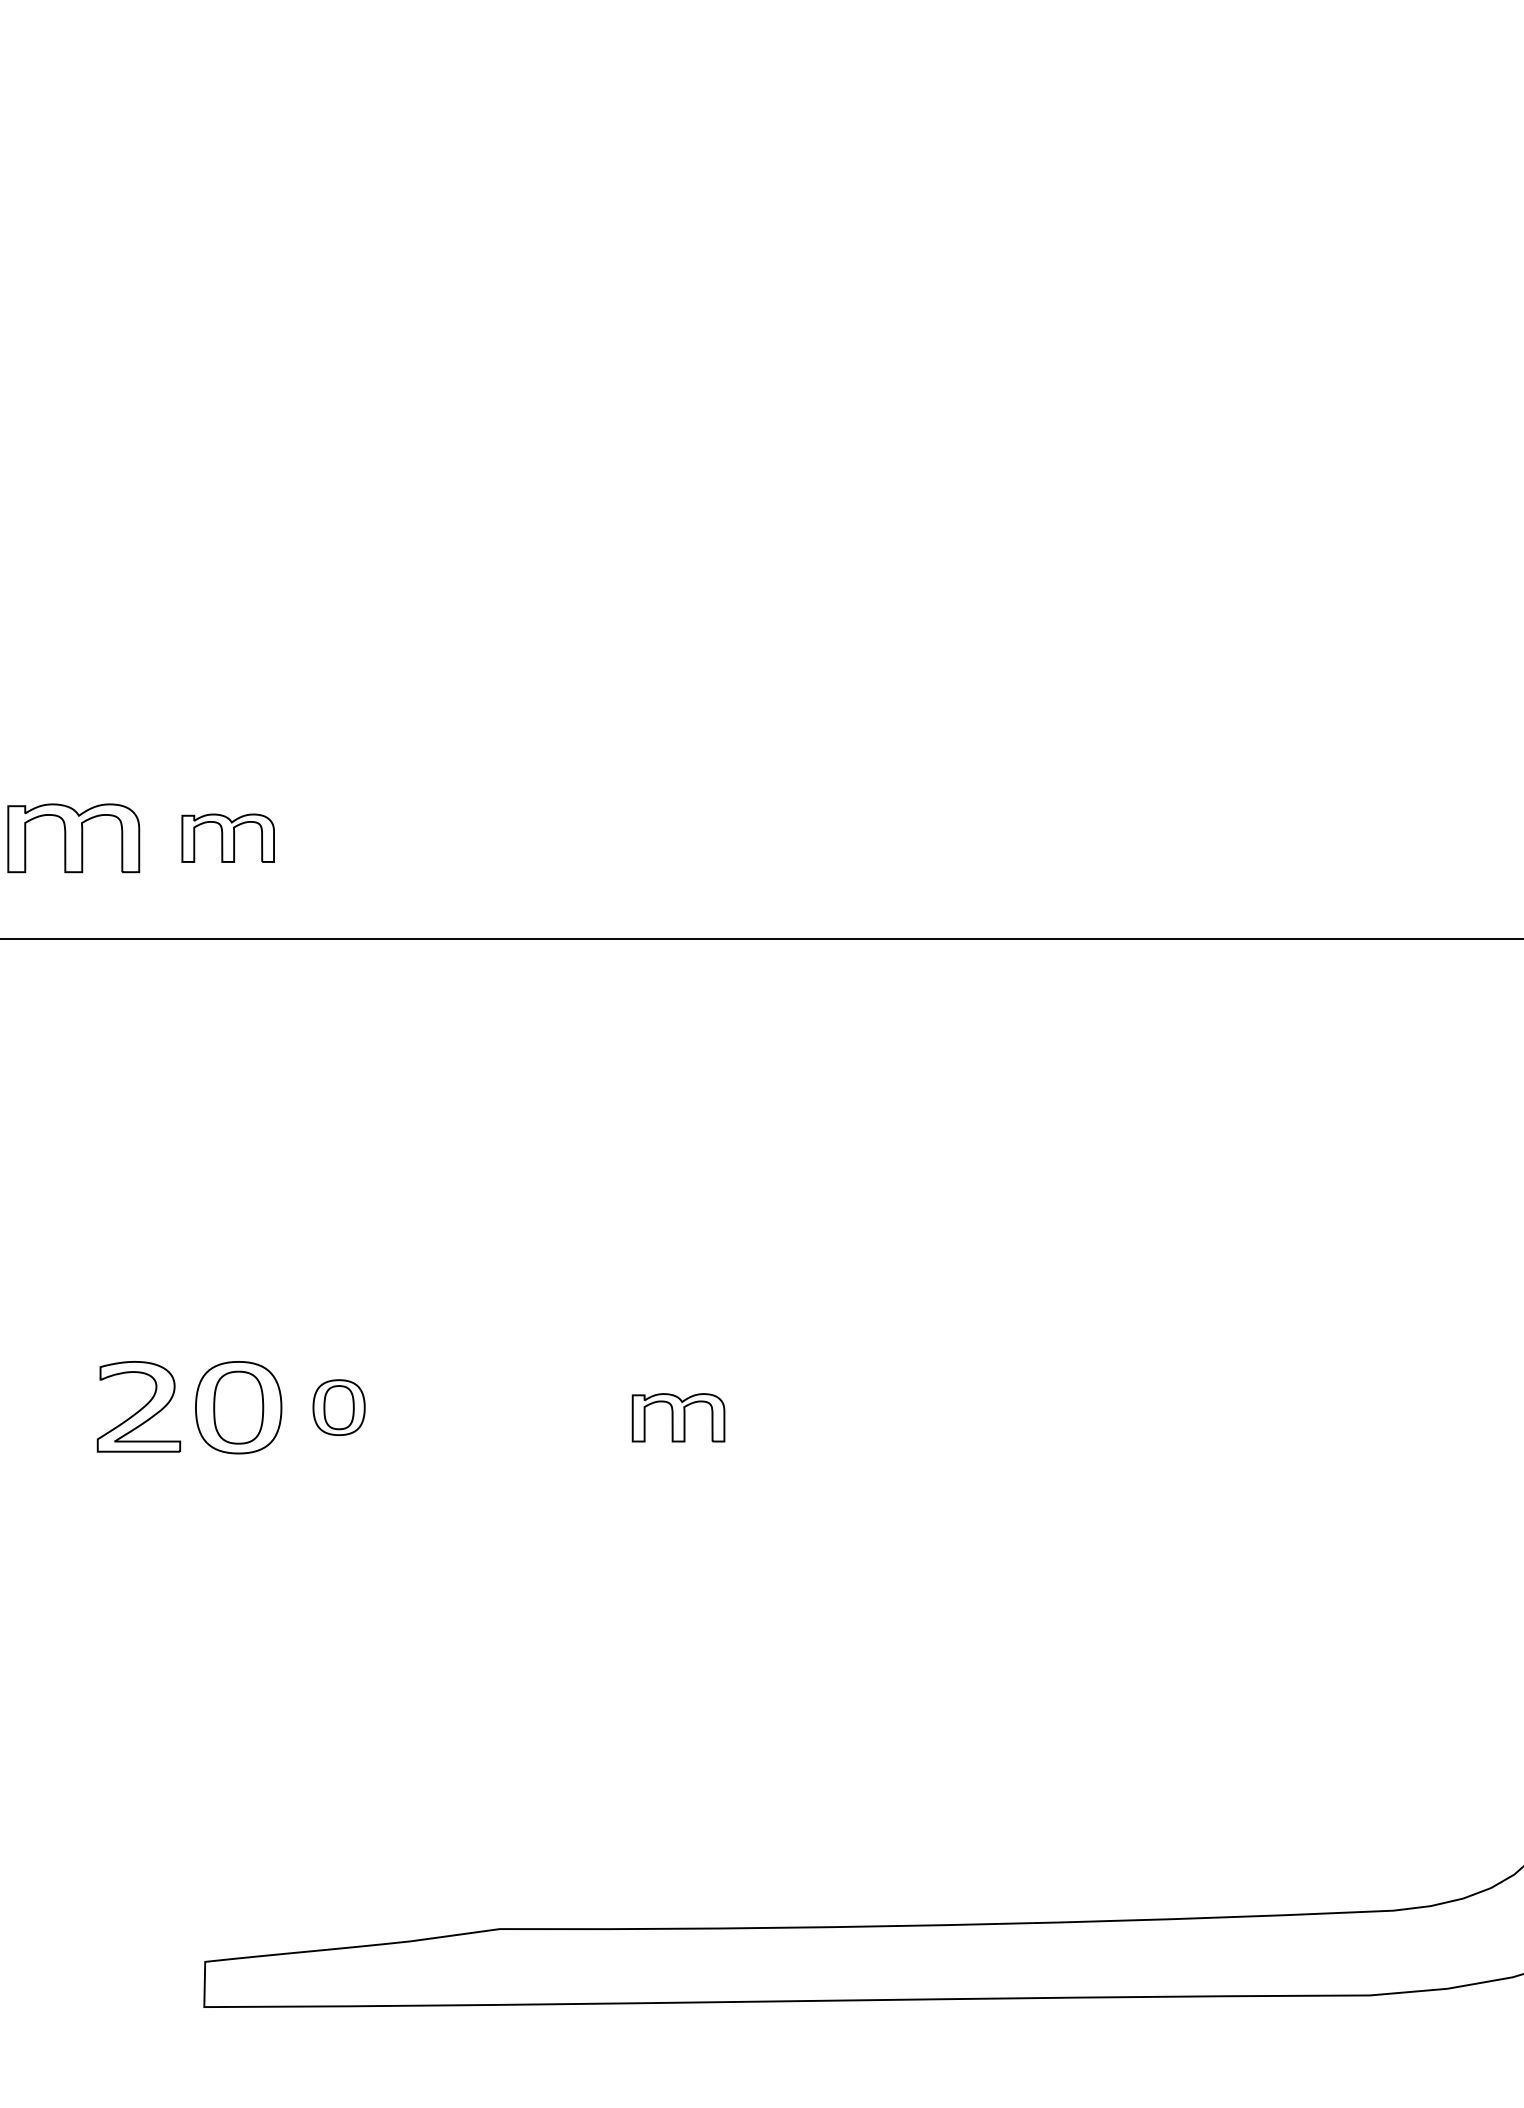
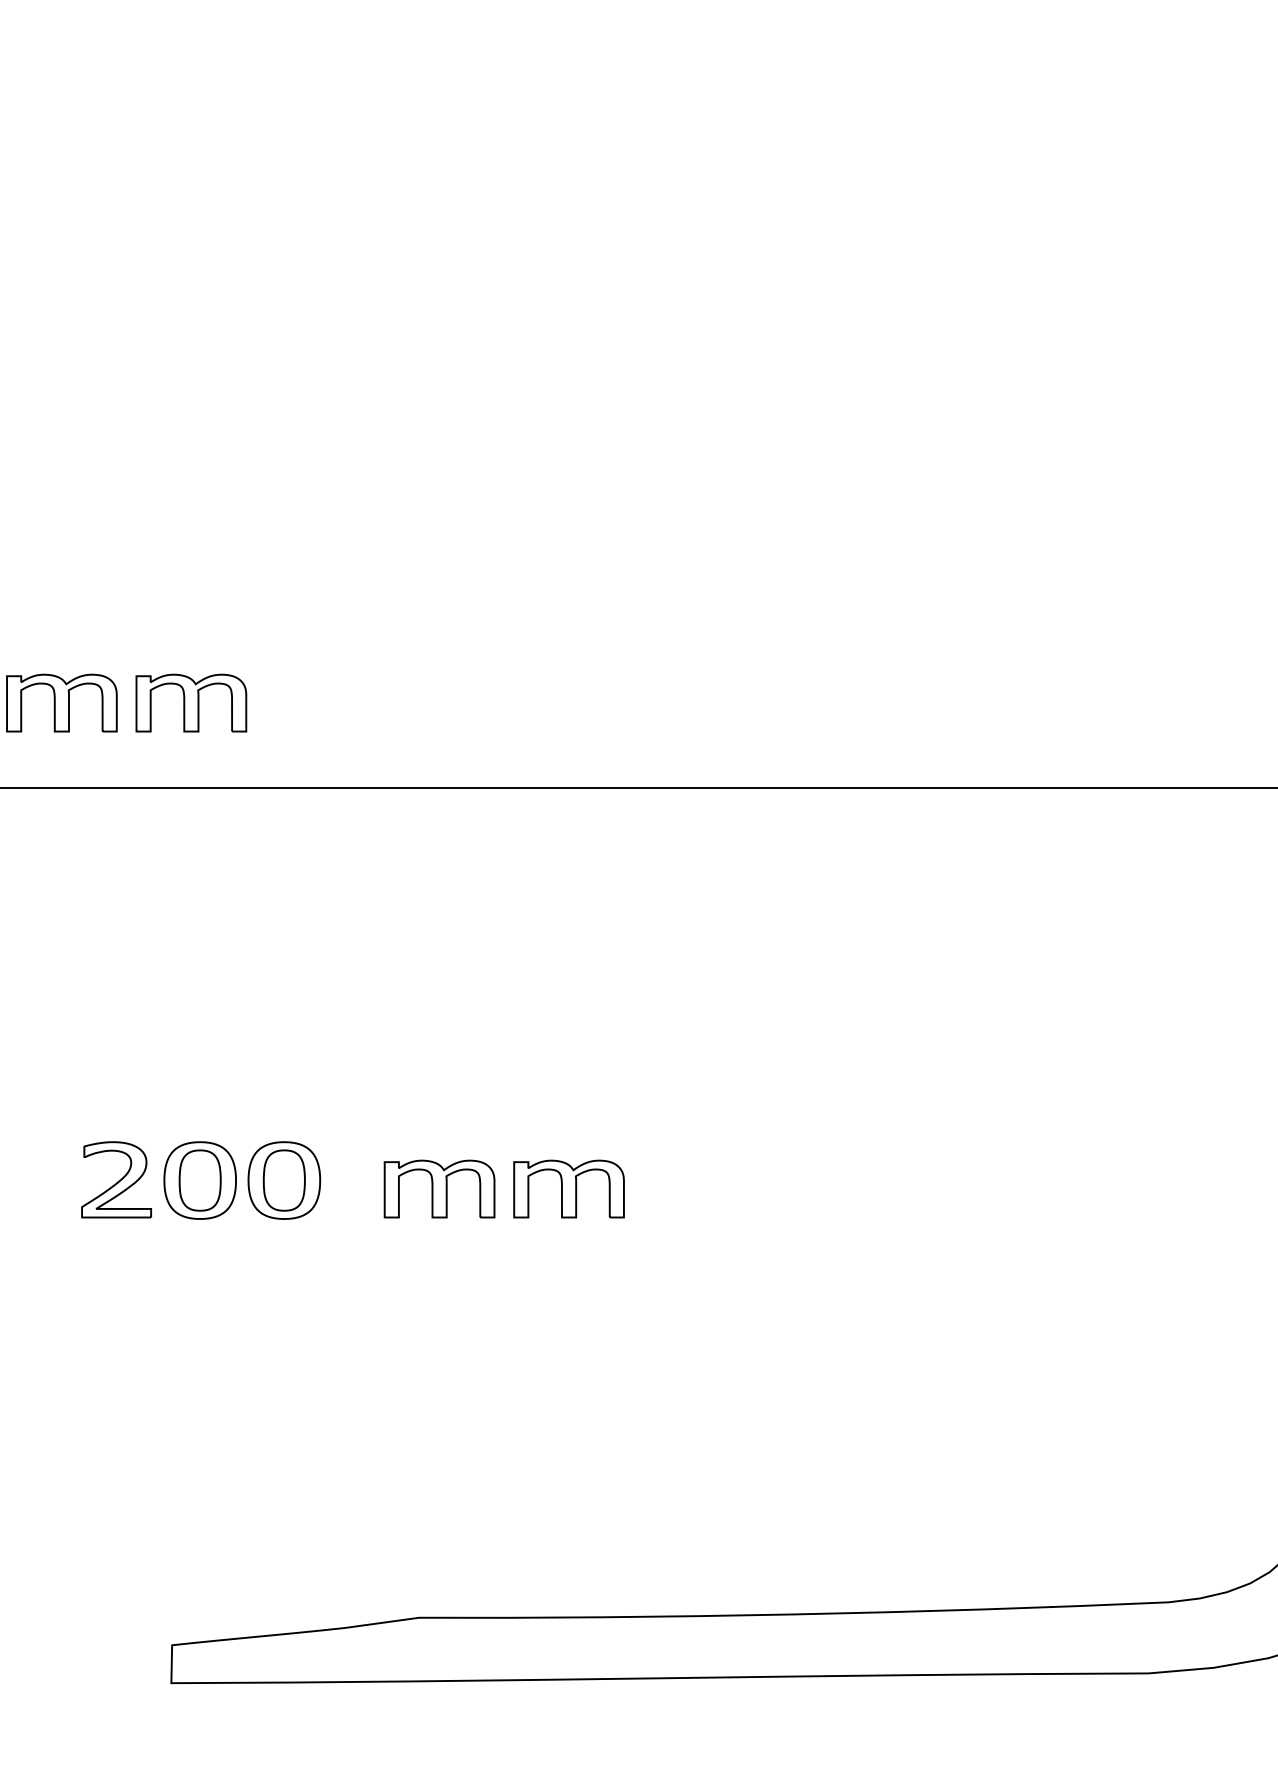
part: (228, 837) -> (191, 702), size x1.43
part: (339, 1407) -> (284, 1180), size x1.67
part: (524, 1417) -> (439, 1188), added
part: (677, 1417) -> (568, 1188), size x1.43

